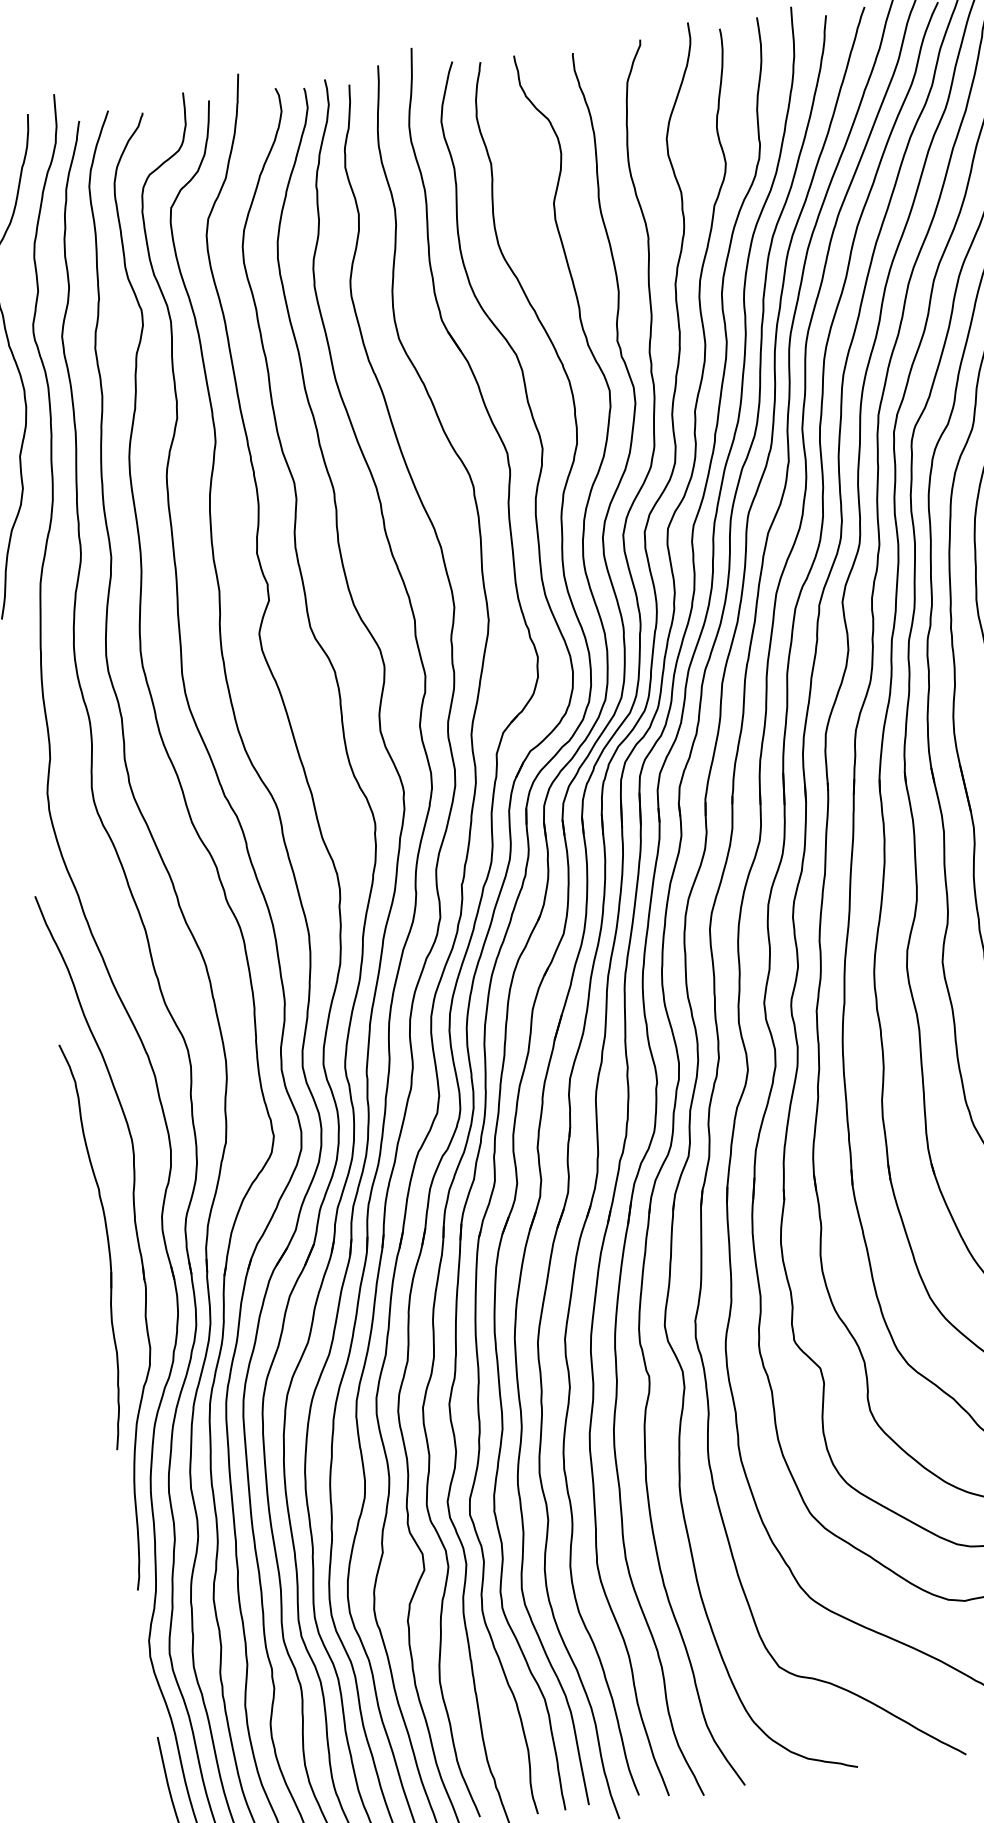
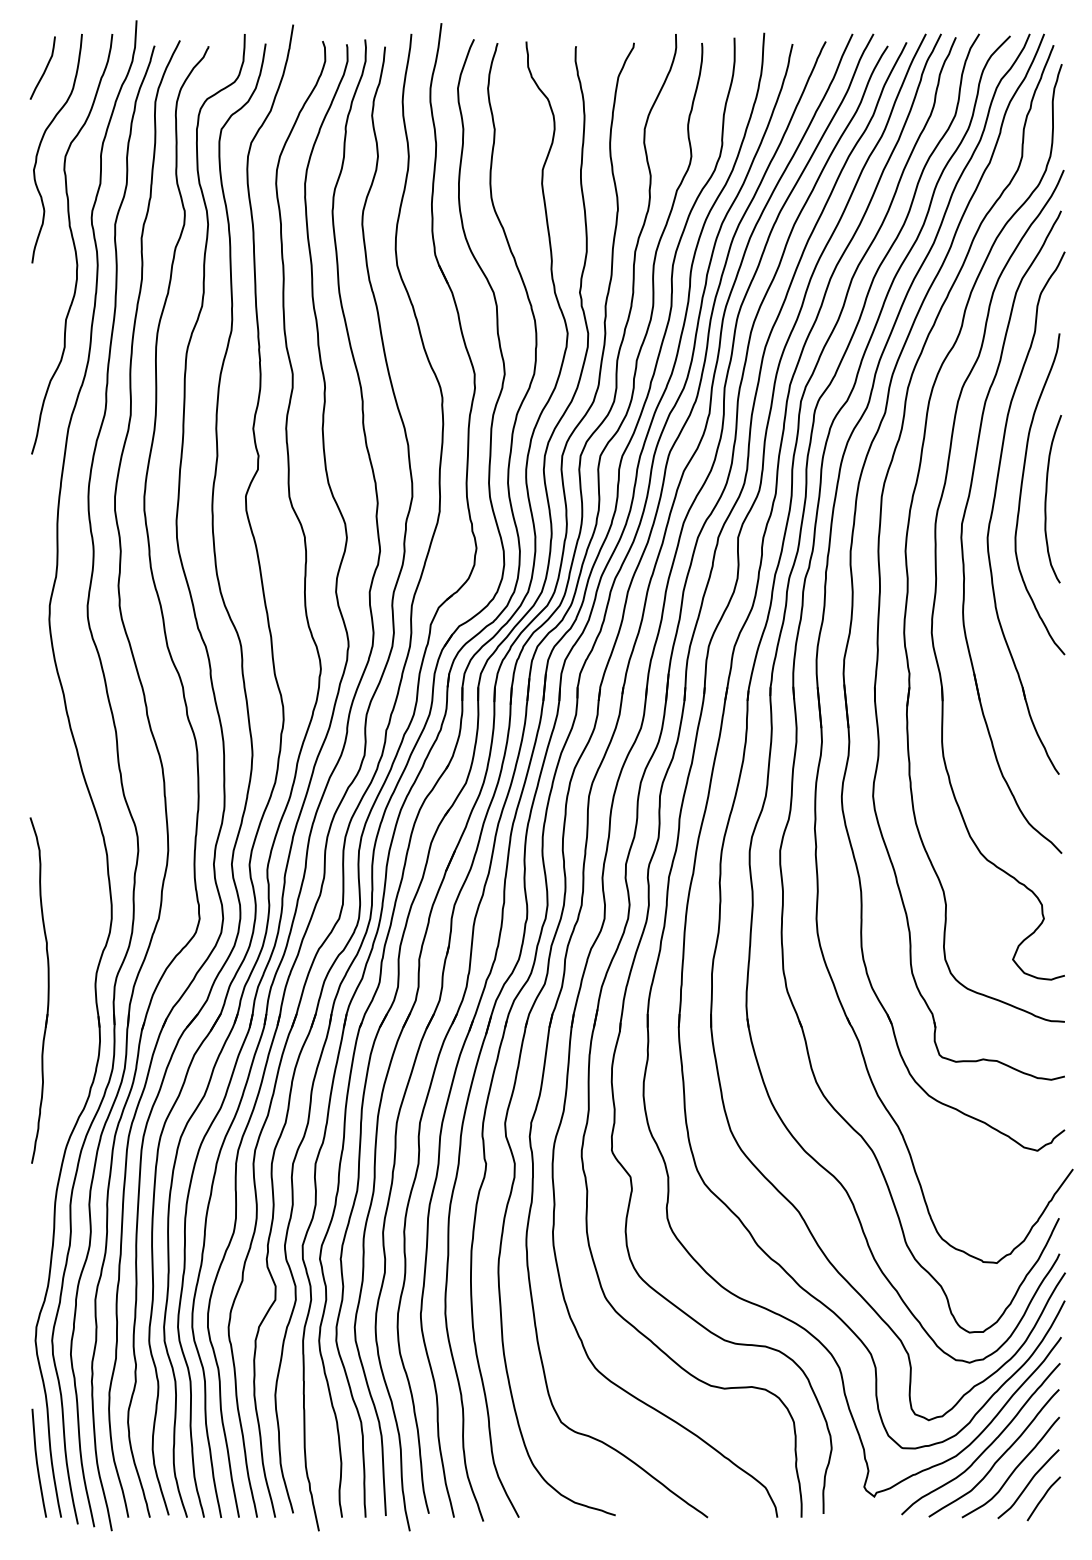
part: (135, 1235) -> (72, 986), removed

